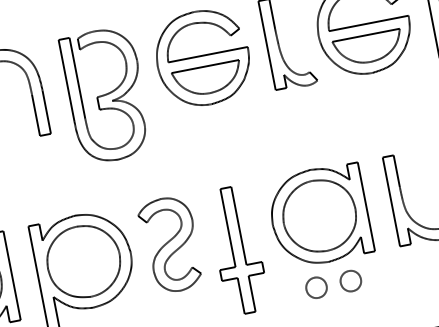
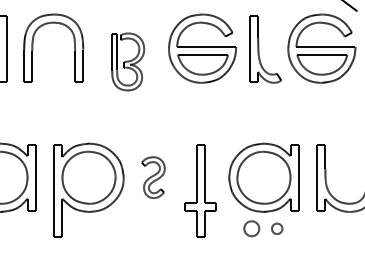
part: (105, 94) -> (127, 61), size x0.6
part: (170, 244) -> (153, 177), size x0.6
part: (349, 280) -> (276, 228), size x0.7

